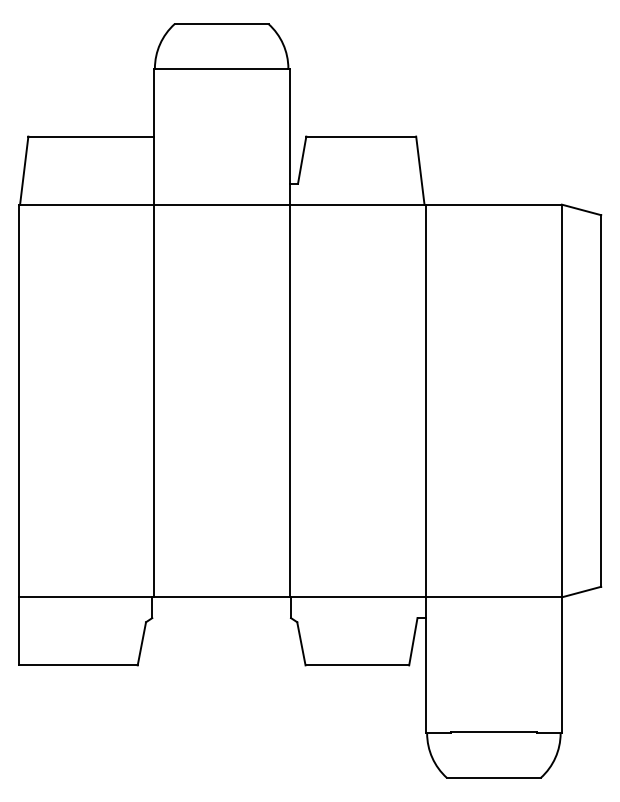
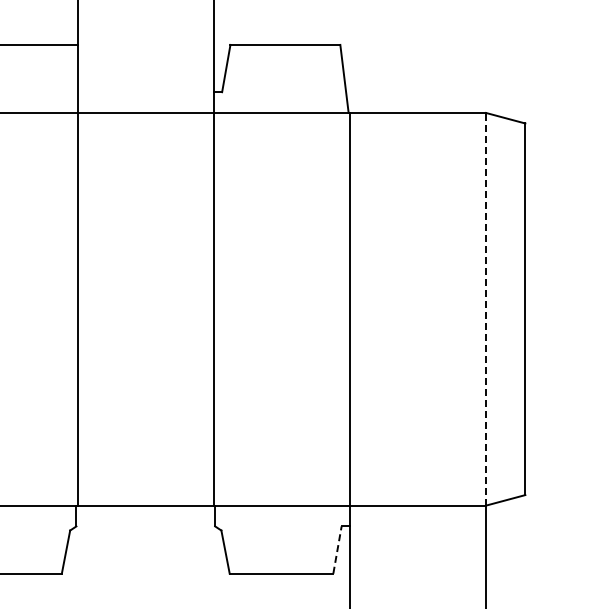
line: (561, 400) -> (485, 308), solid -> dashed
line: (413, 641) -> (337, 549), solid -> dashed

